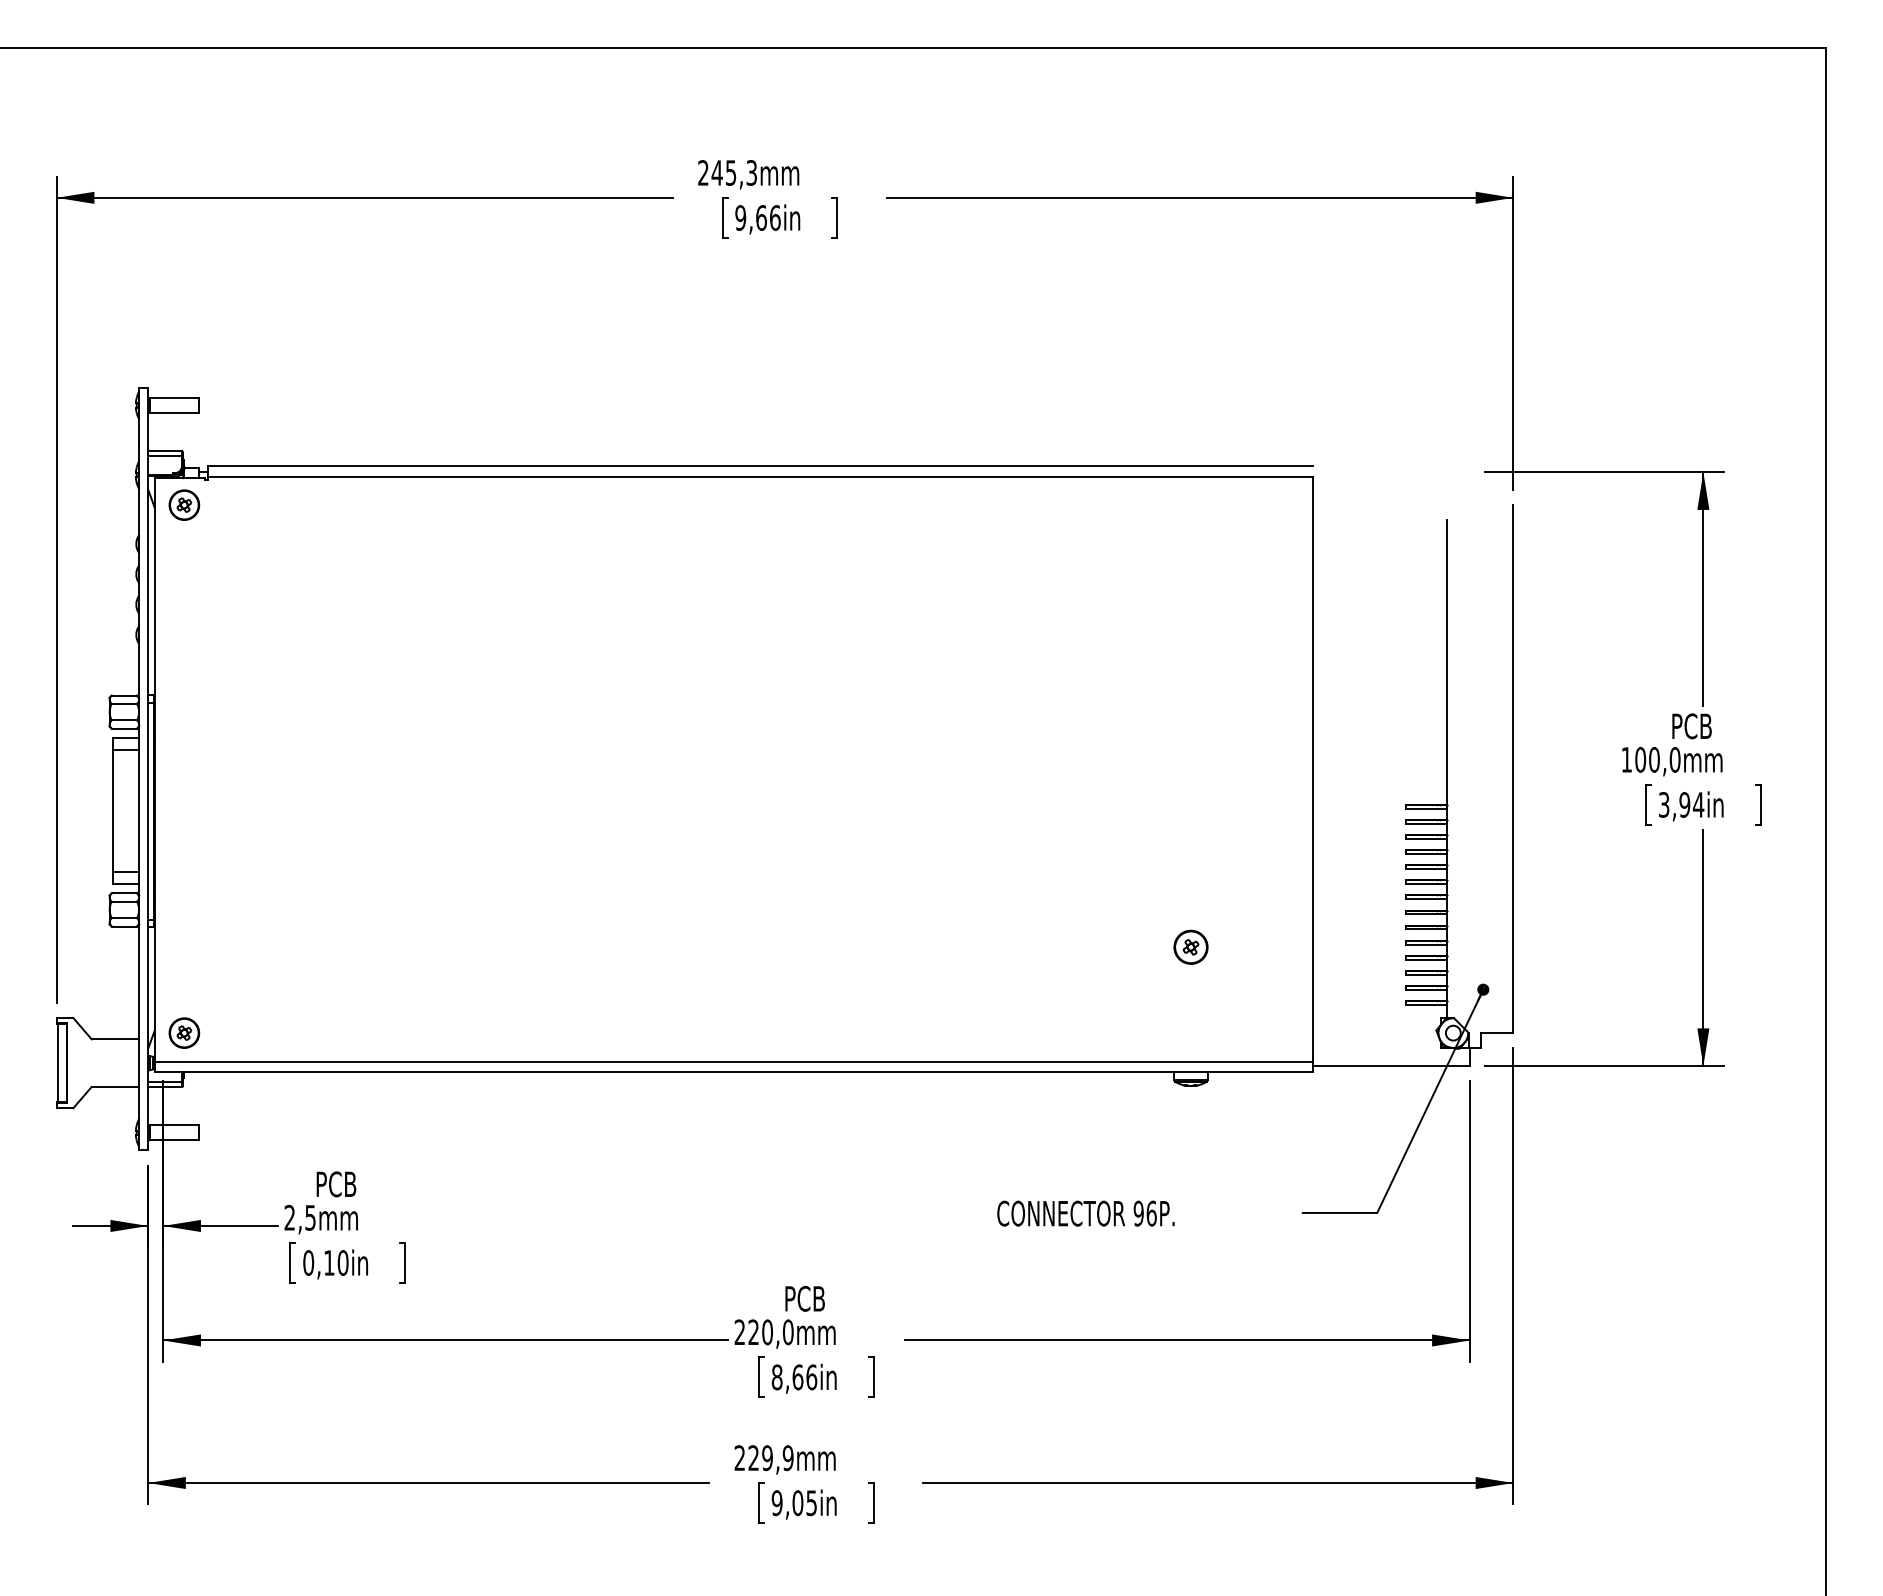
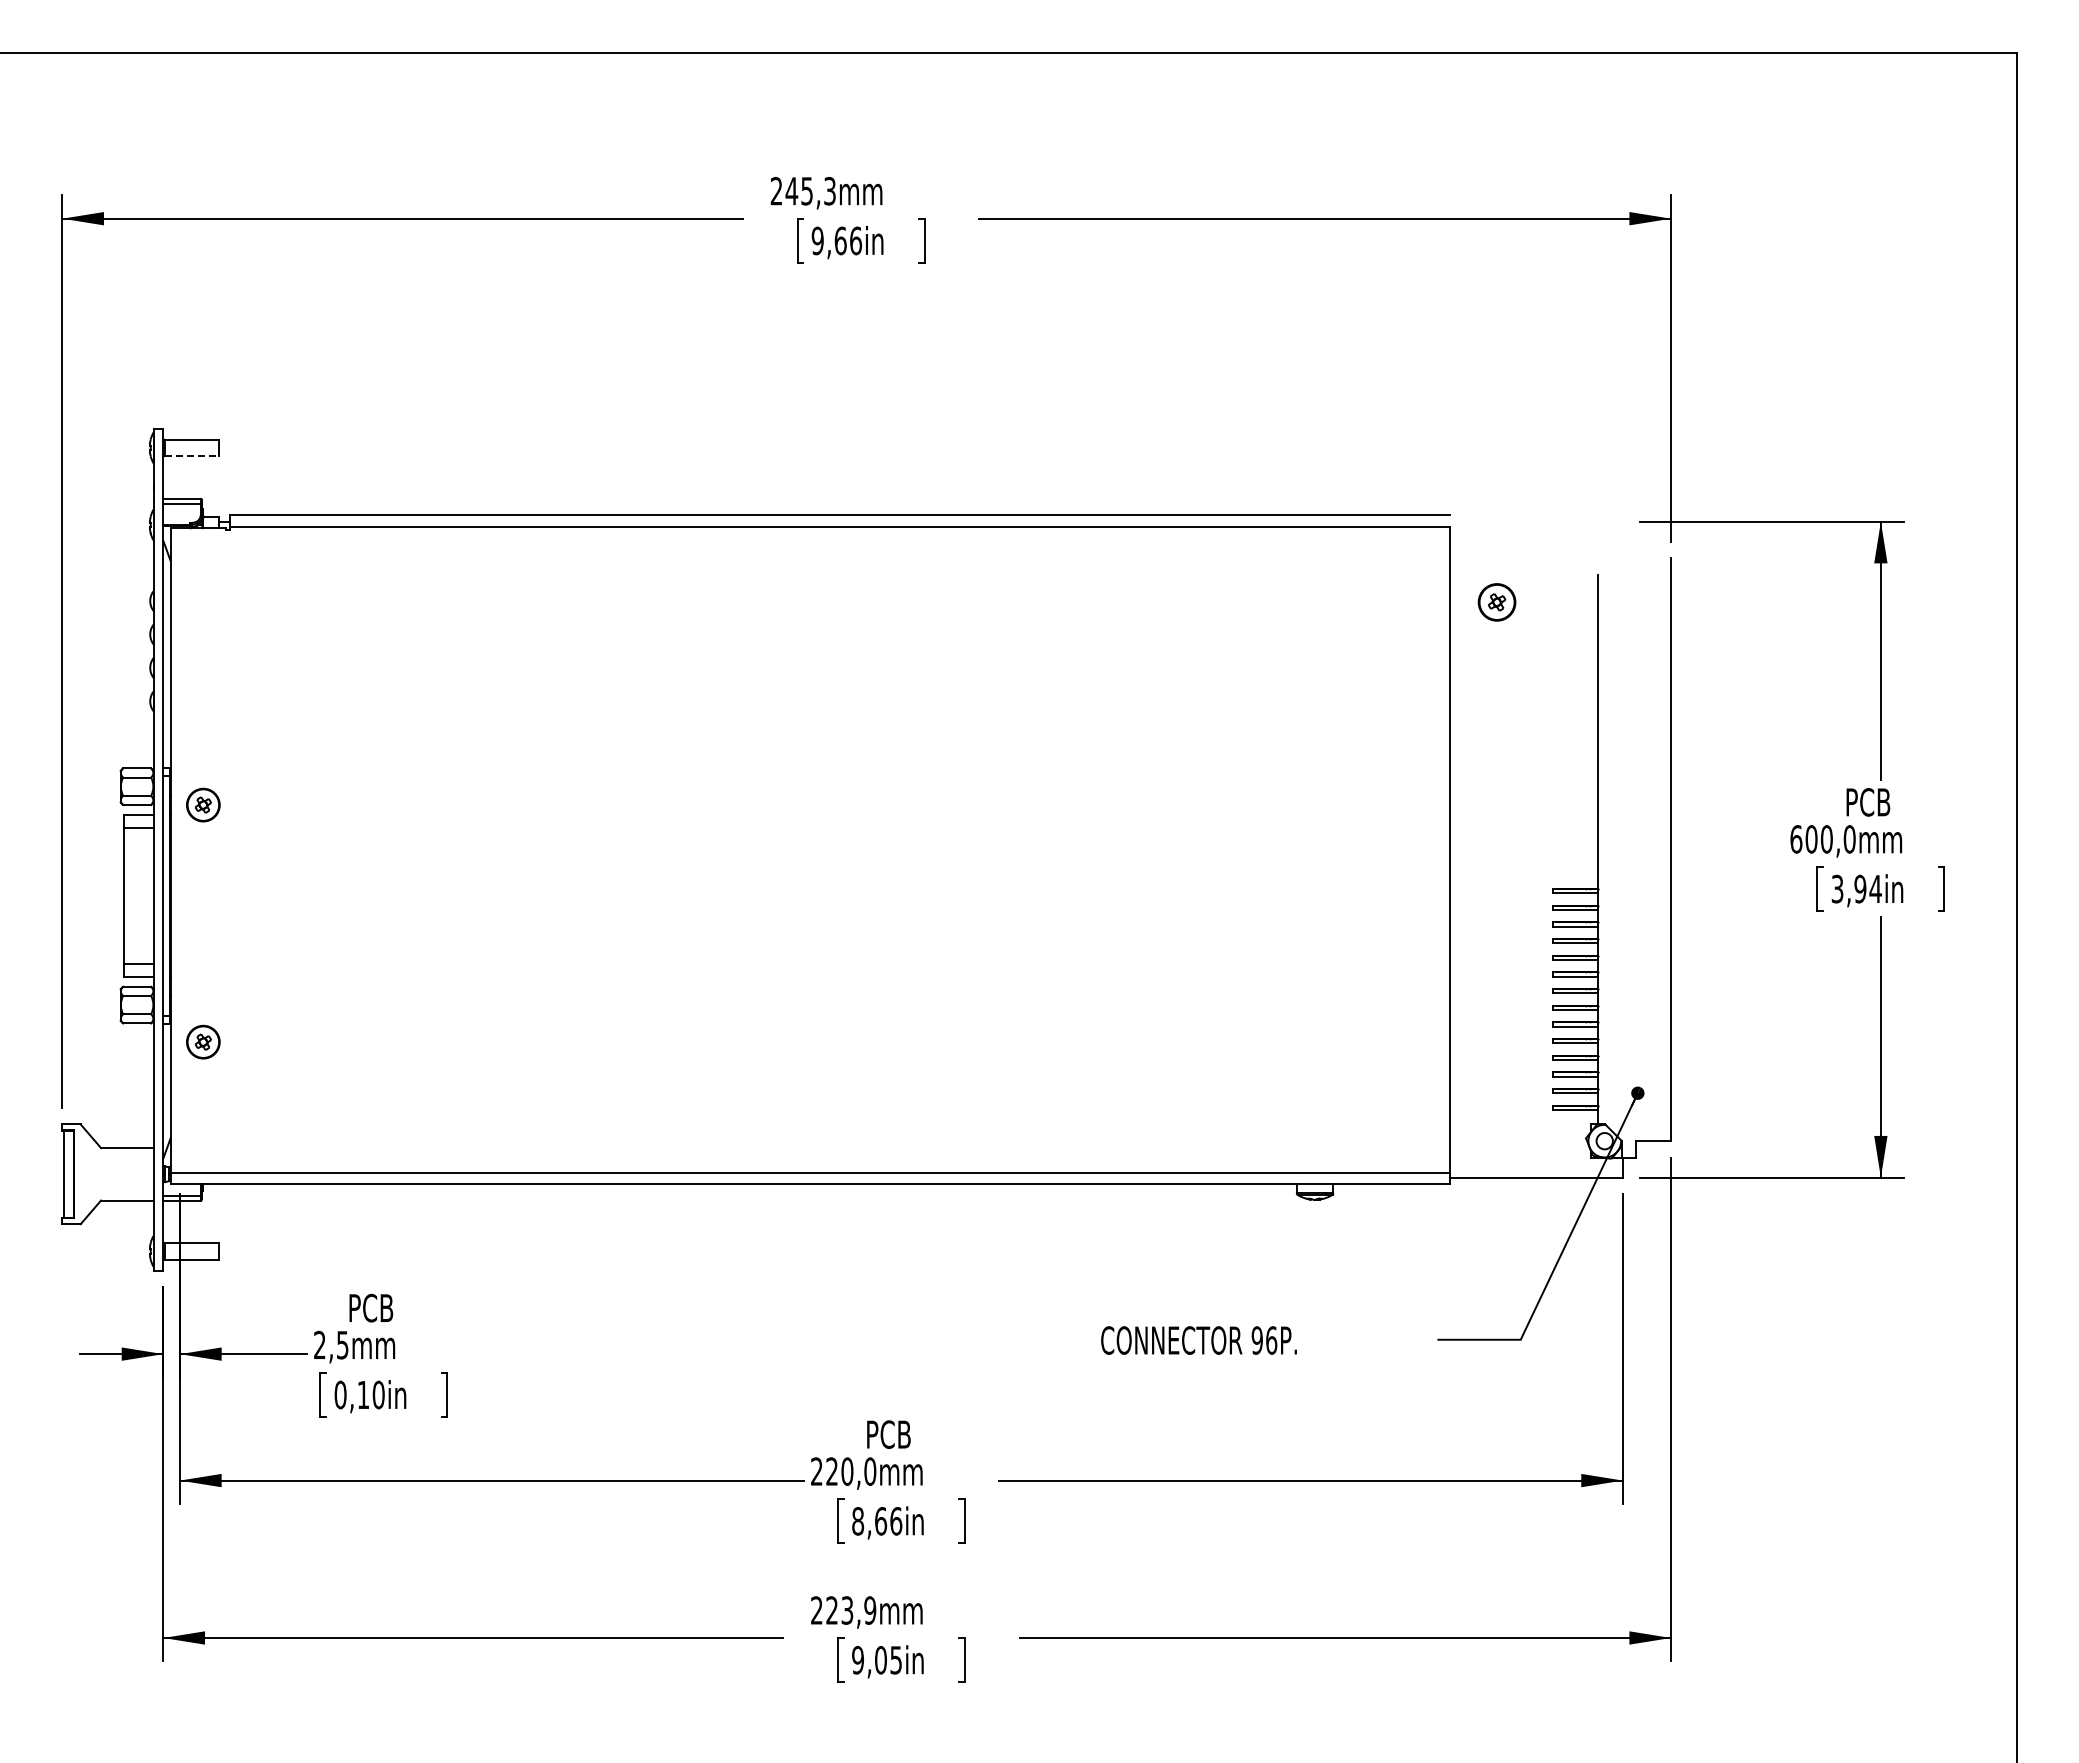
line: (174, 413) -> (192, 456), solid -> dashed
part: (184, 504) -> (203, 804), moved
text: (1626, 759) -> (1796, 839), 100,0mm -> 600,0mm
part: (1190, 947) -> (1496, 602), moved
part: (184, 1032) -> (203, 1041), moved
text: (767, 1458) -> (847, 1610), 229,9mm -> 223,9mm

